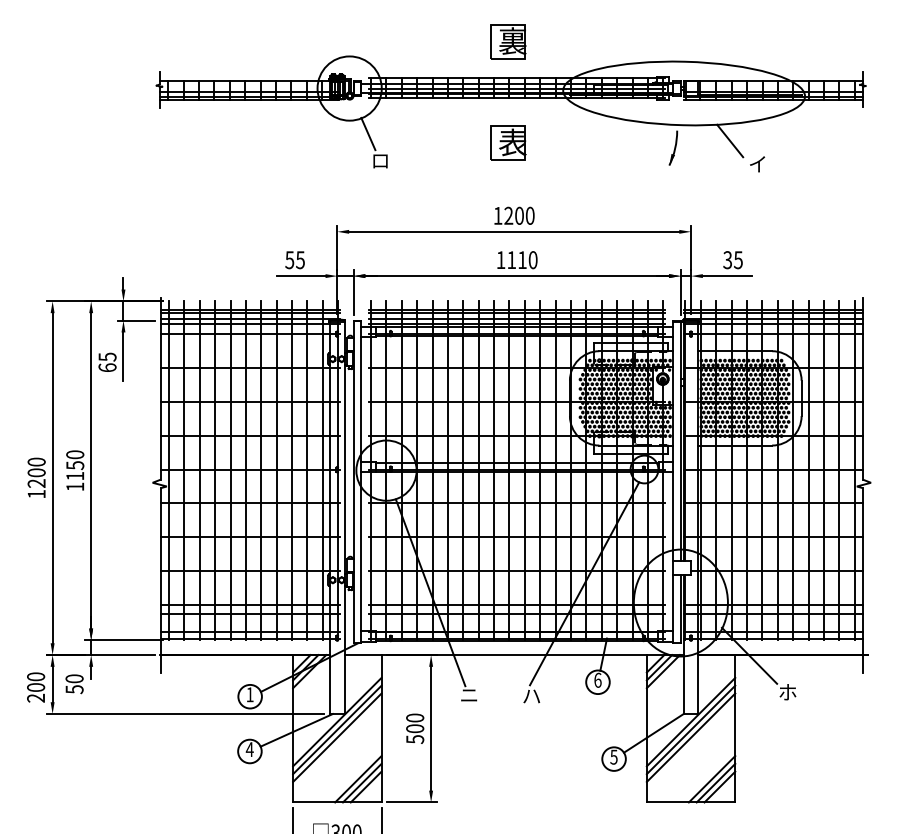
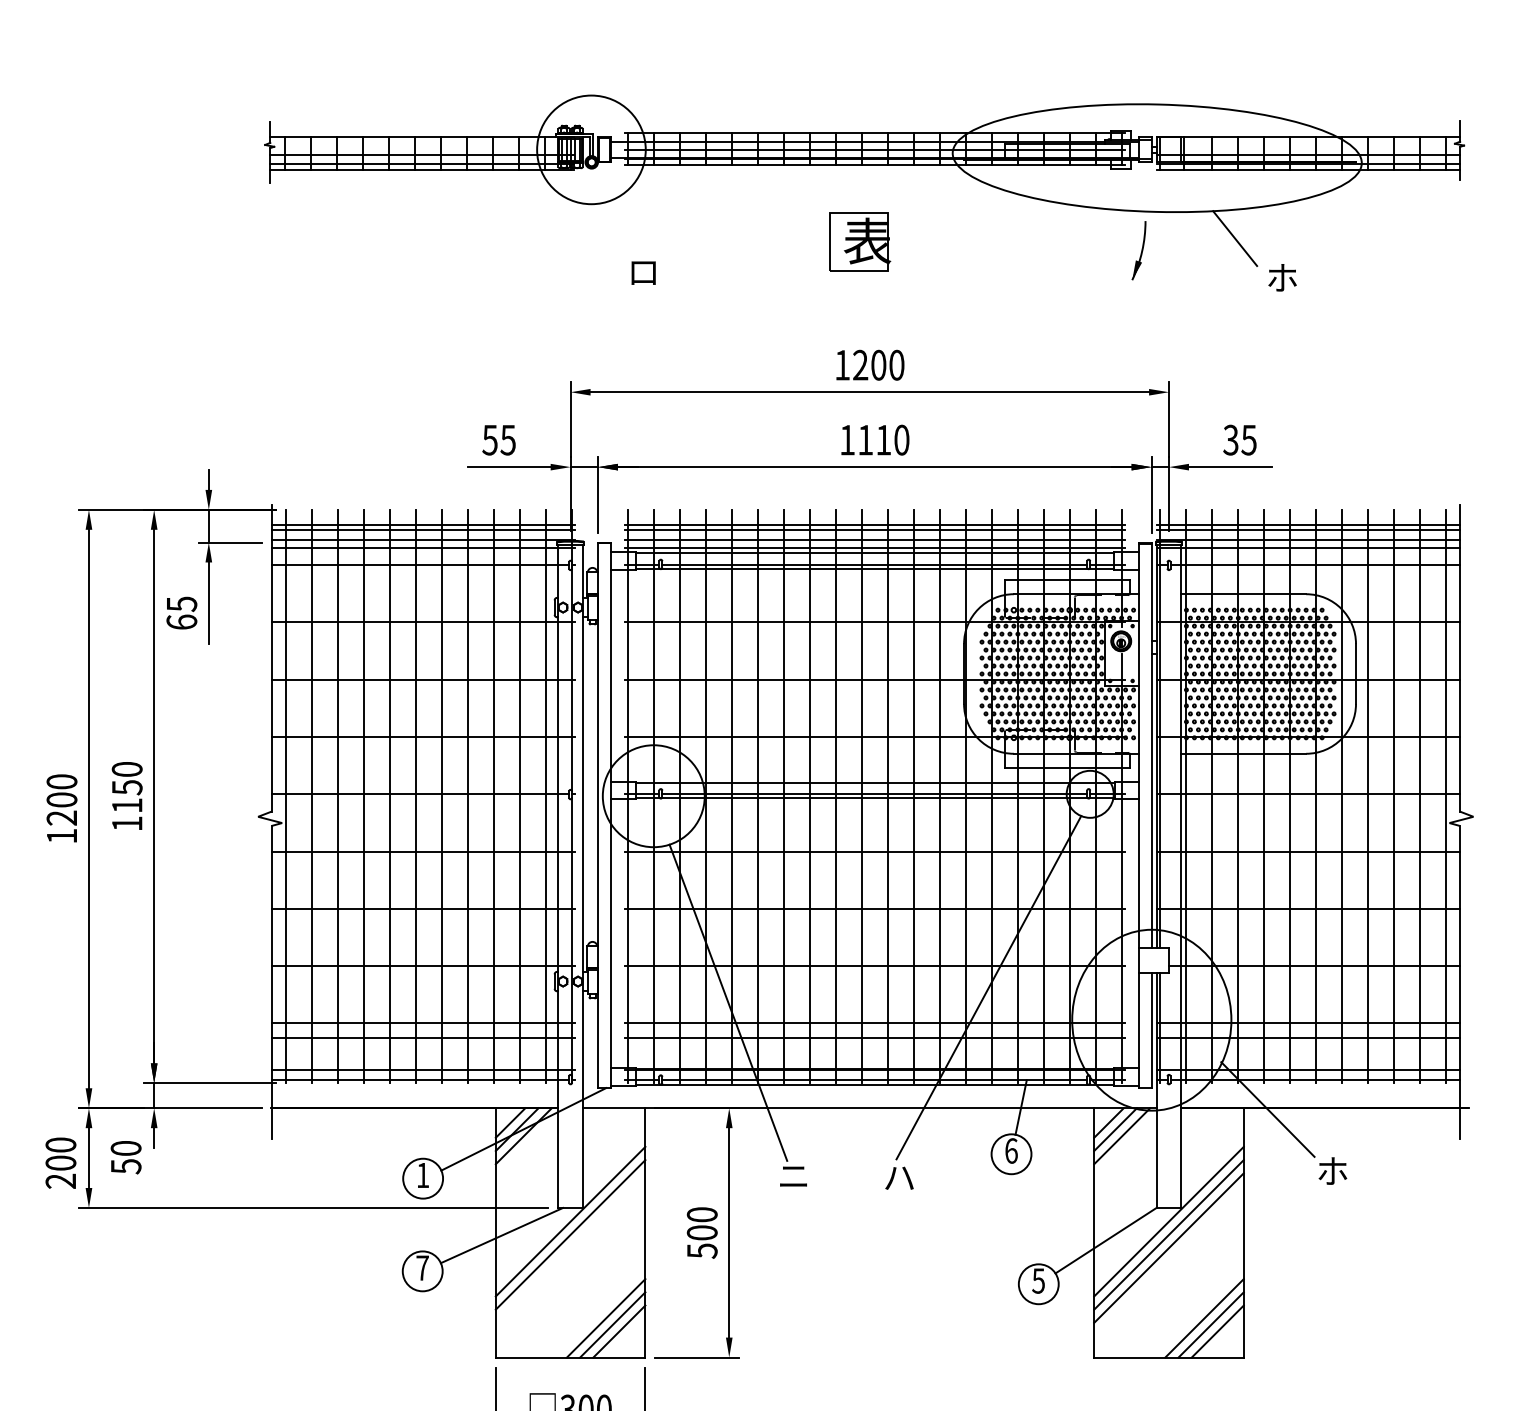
part: (508, 41) -> (860, 70), removed
line: (368, 133) -> (623, 225), removed
text: (757, 164) -> (1281, 278), イ -> ホ
line: (337, 737) -> (570, 1247), removed
text: (249, 749) -> (422, 1267), 4 -> 7

